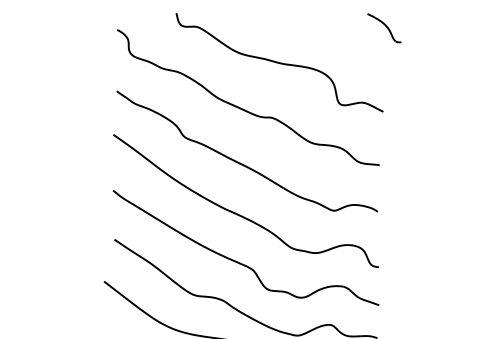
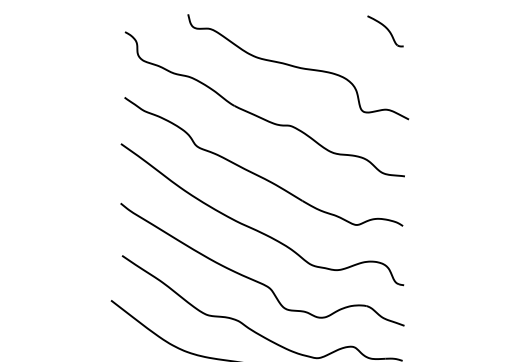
part: (384, 28) -> (385, 31), moved

